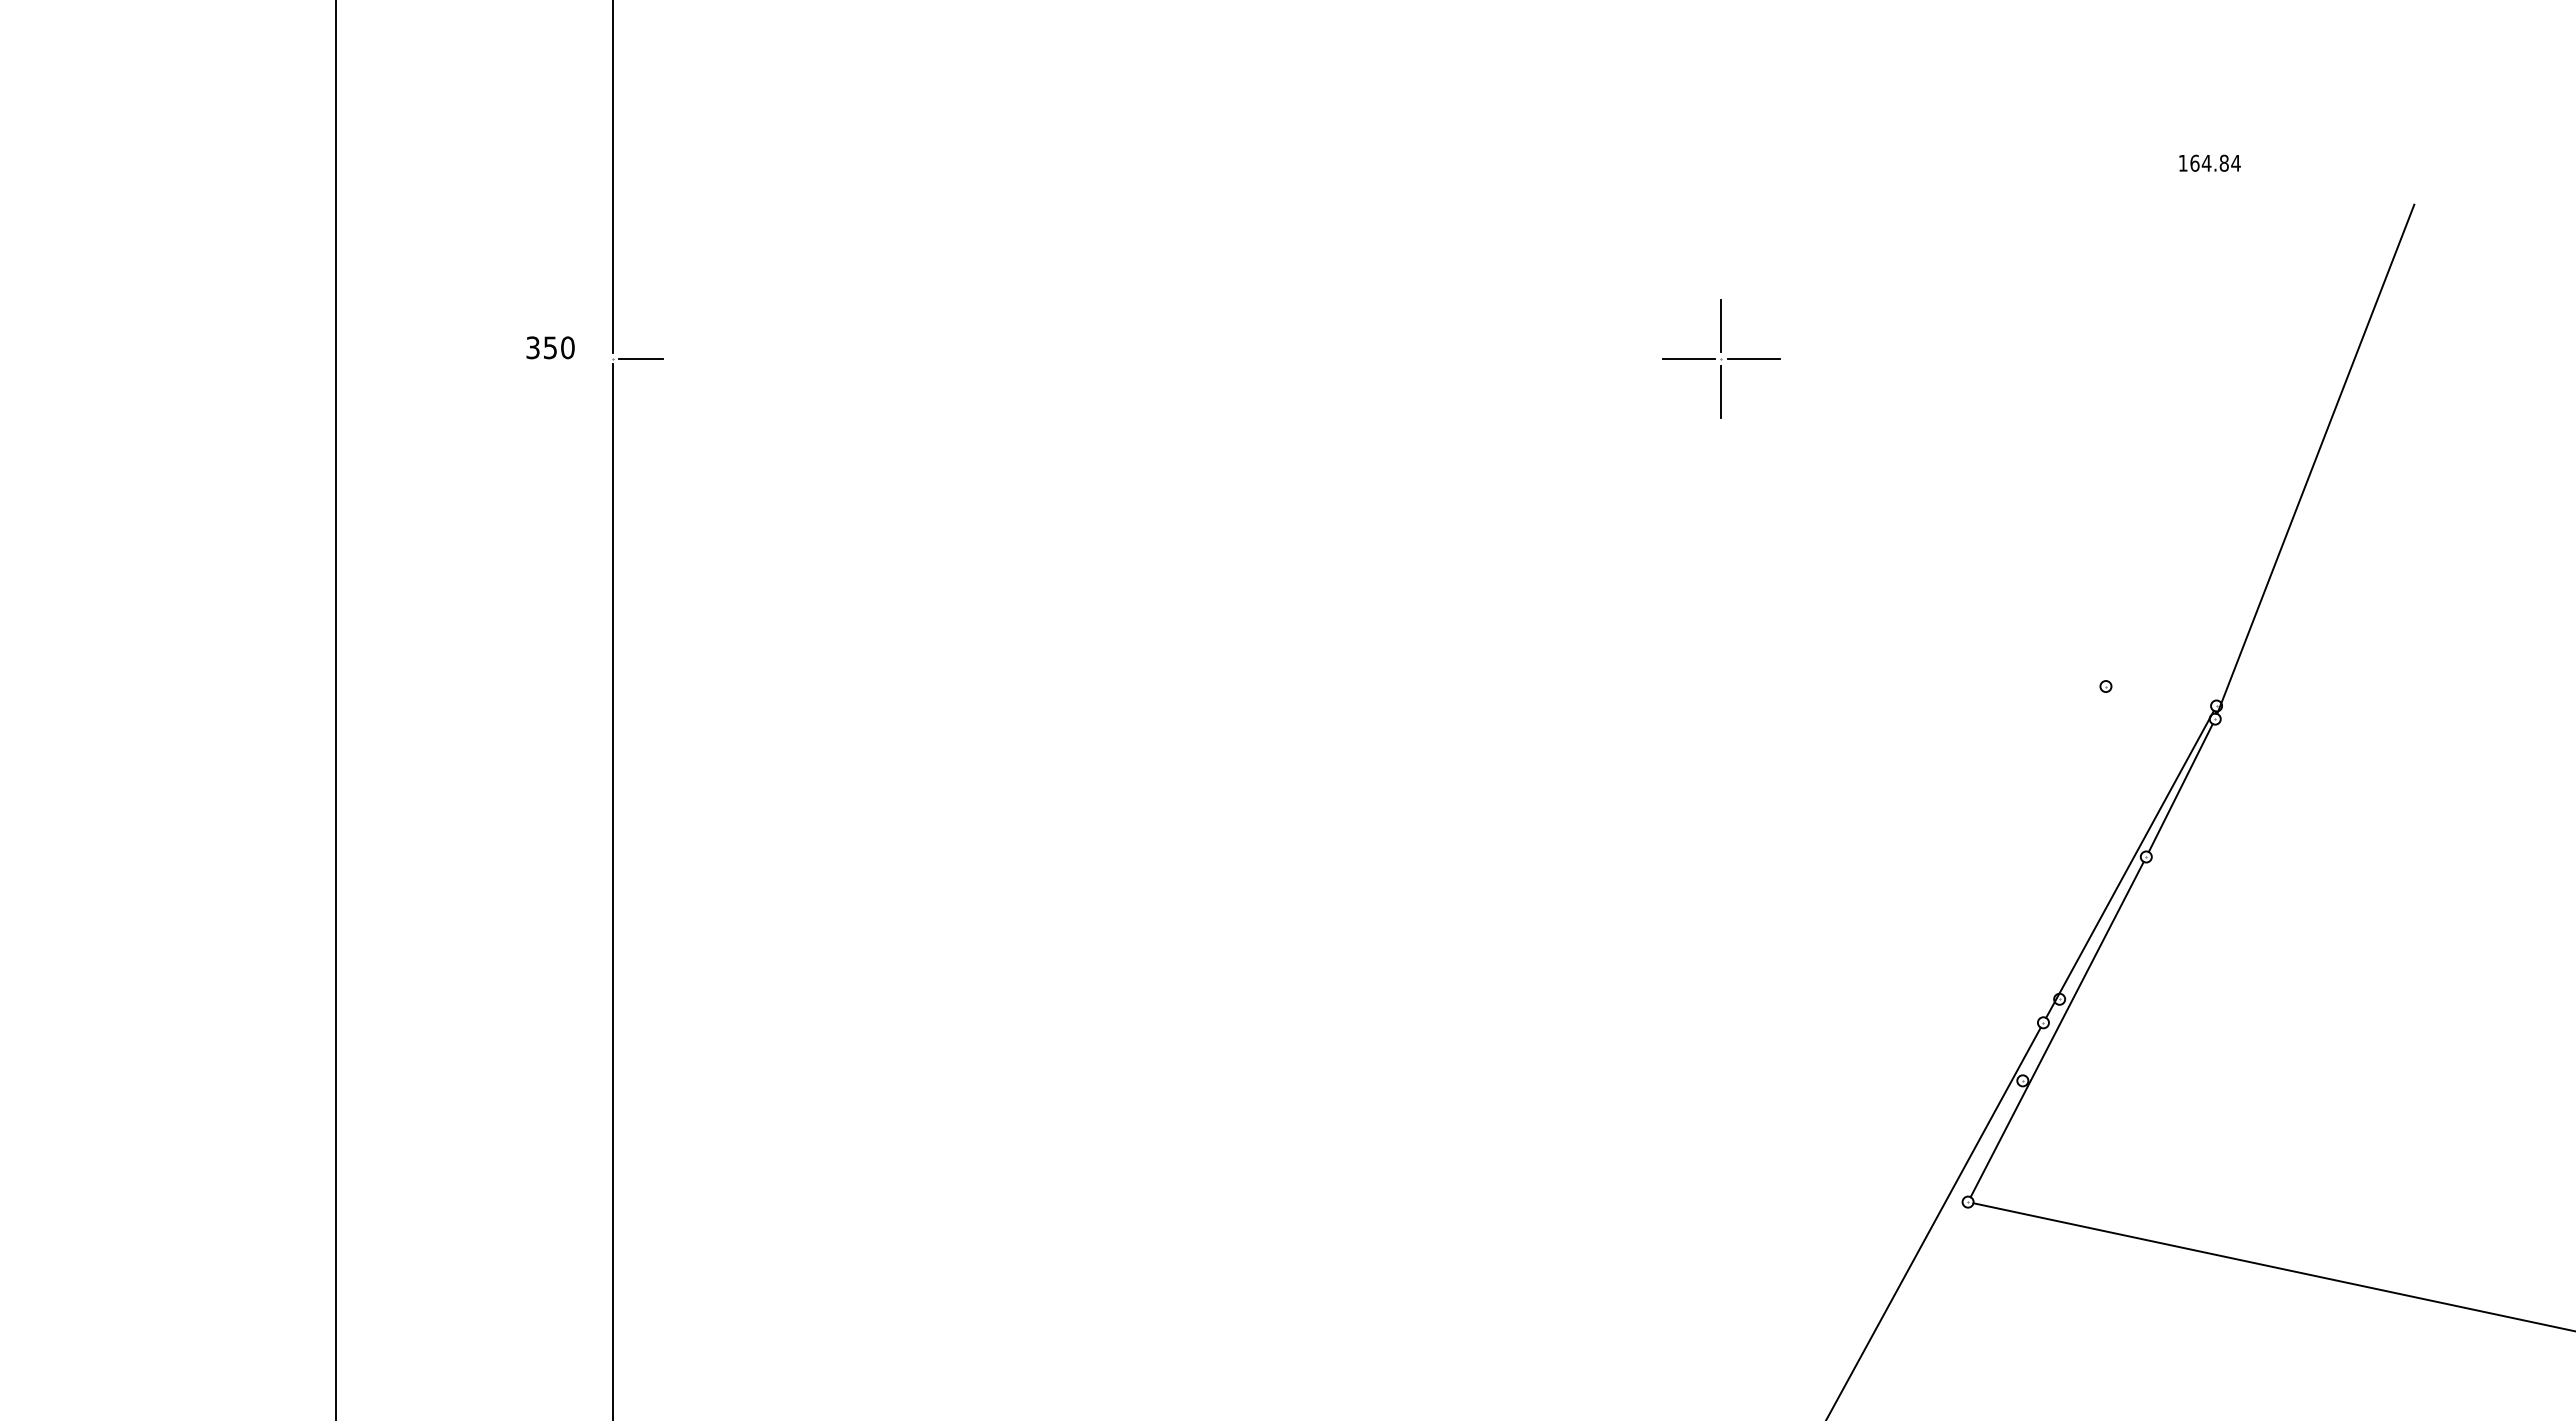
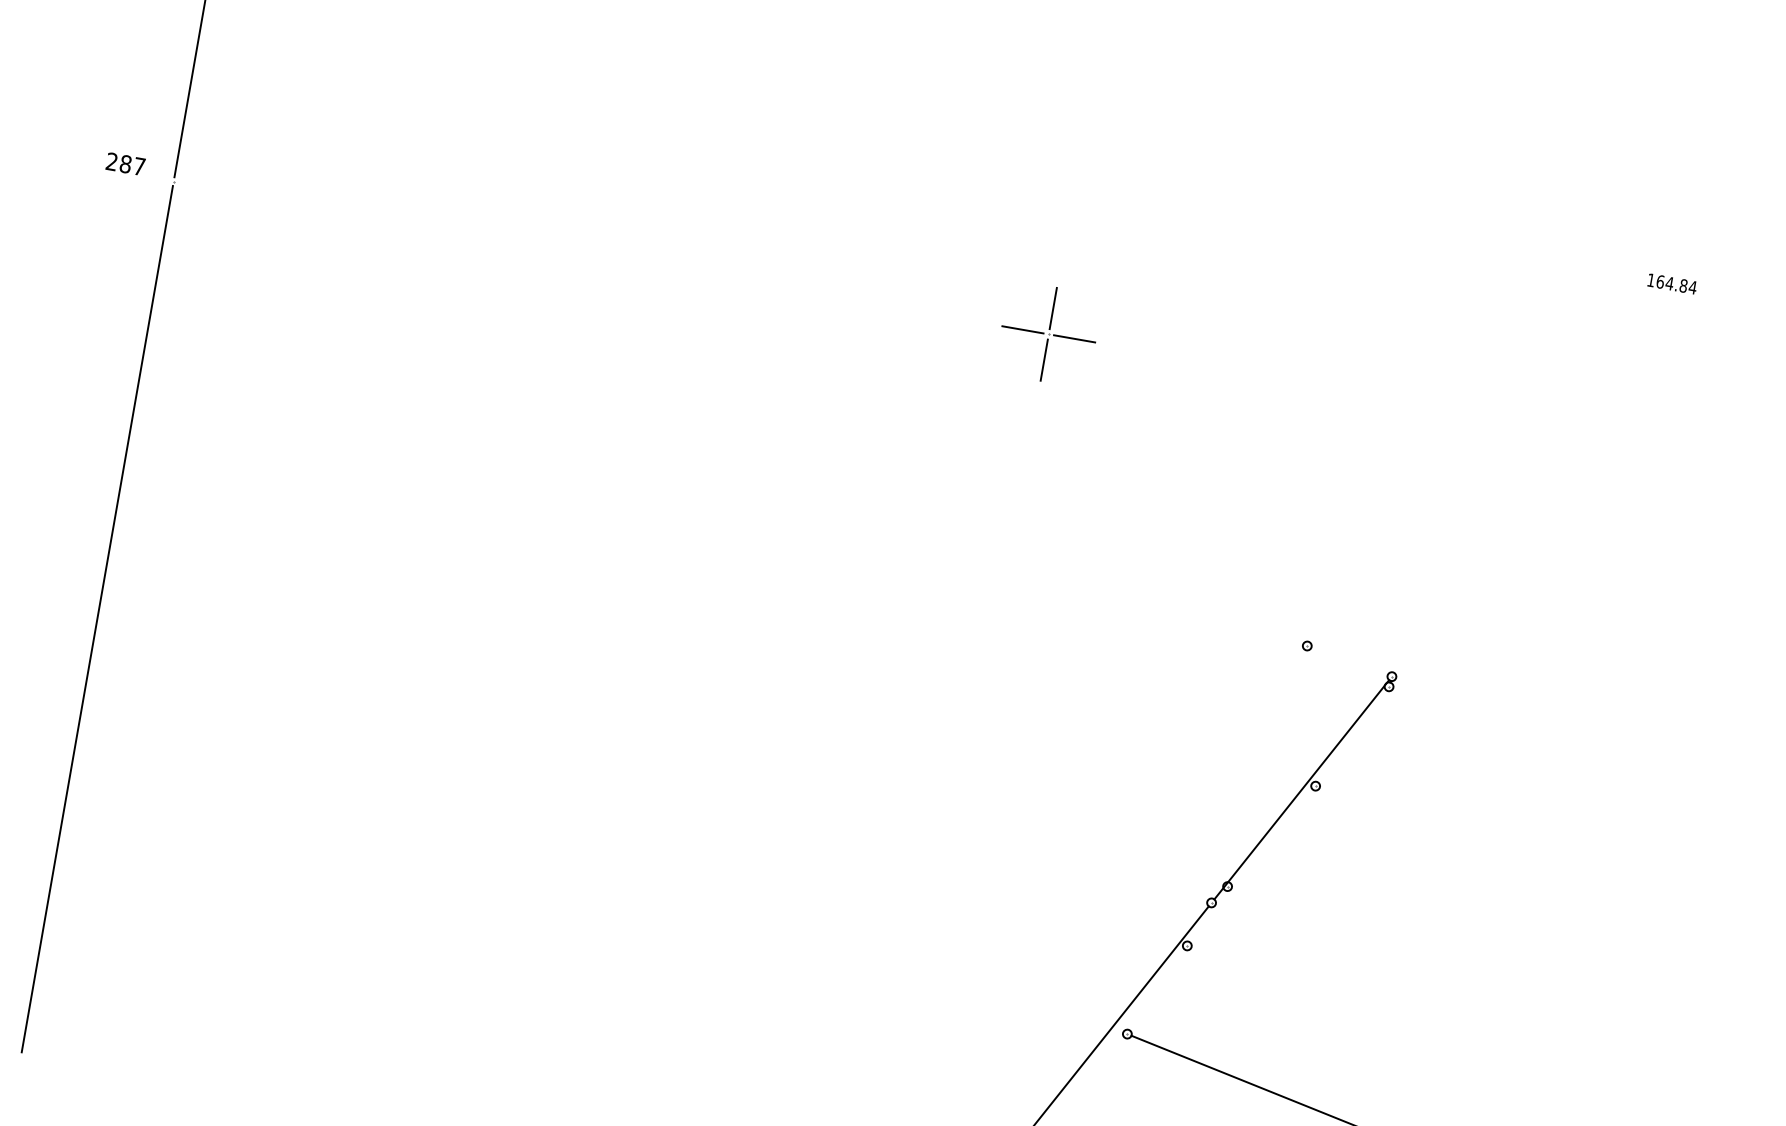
text: (2209, 162) -> (1672, 283), moved
text: (550, 347) -> (125, 163), 350 -> 287
line: (640, 358) -> (195, 185), removed
line: (2315, 458) -> (1504, 494), removed
line: (2180, 788) -> (1352, 736), removed
line: (2056, 1029) -> (1220, 910), removed

